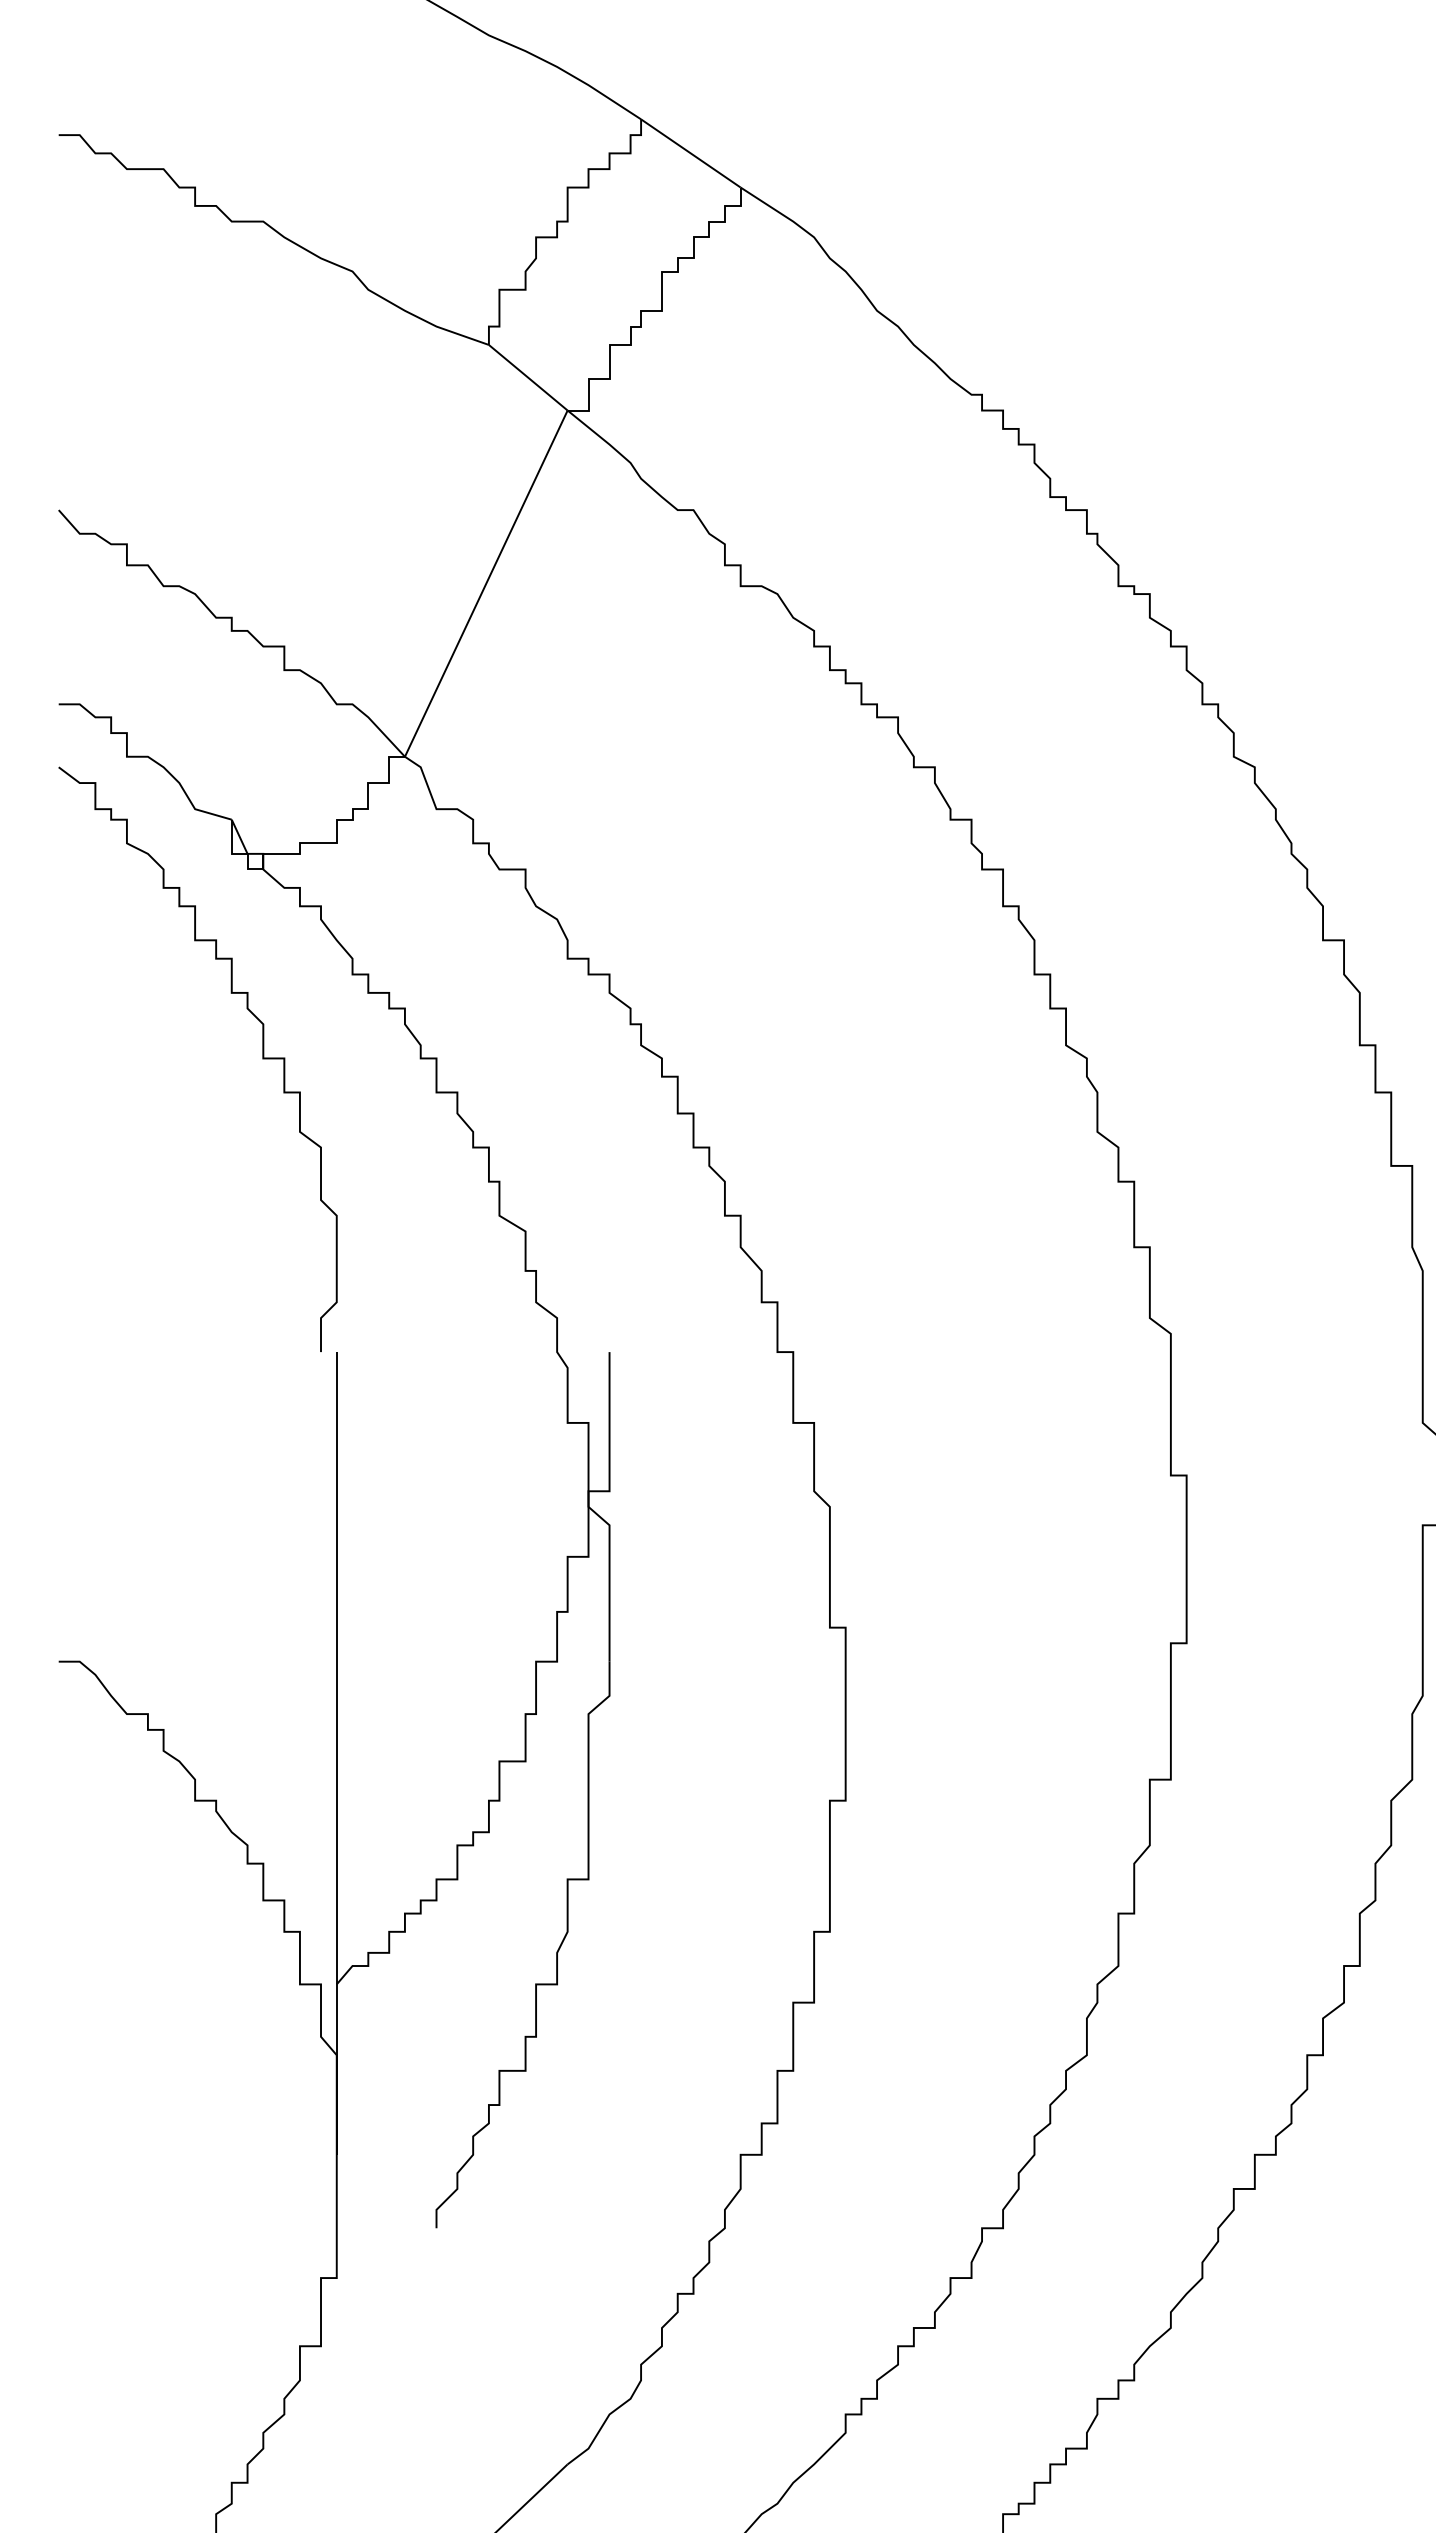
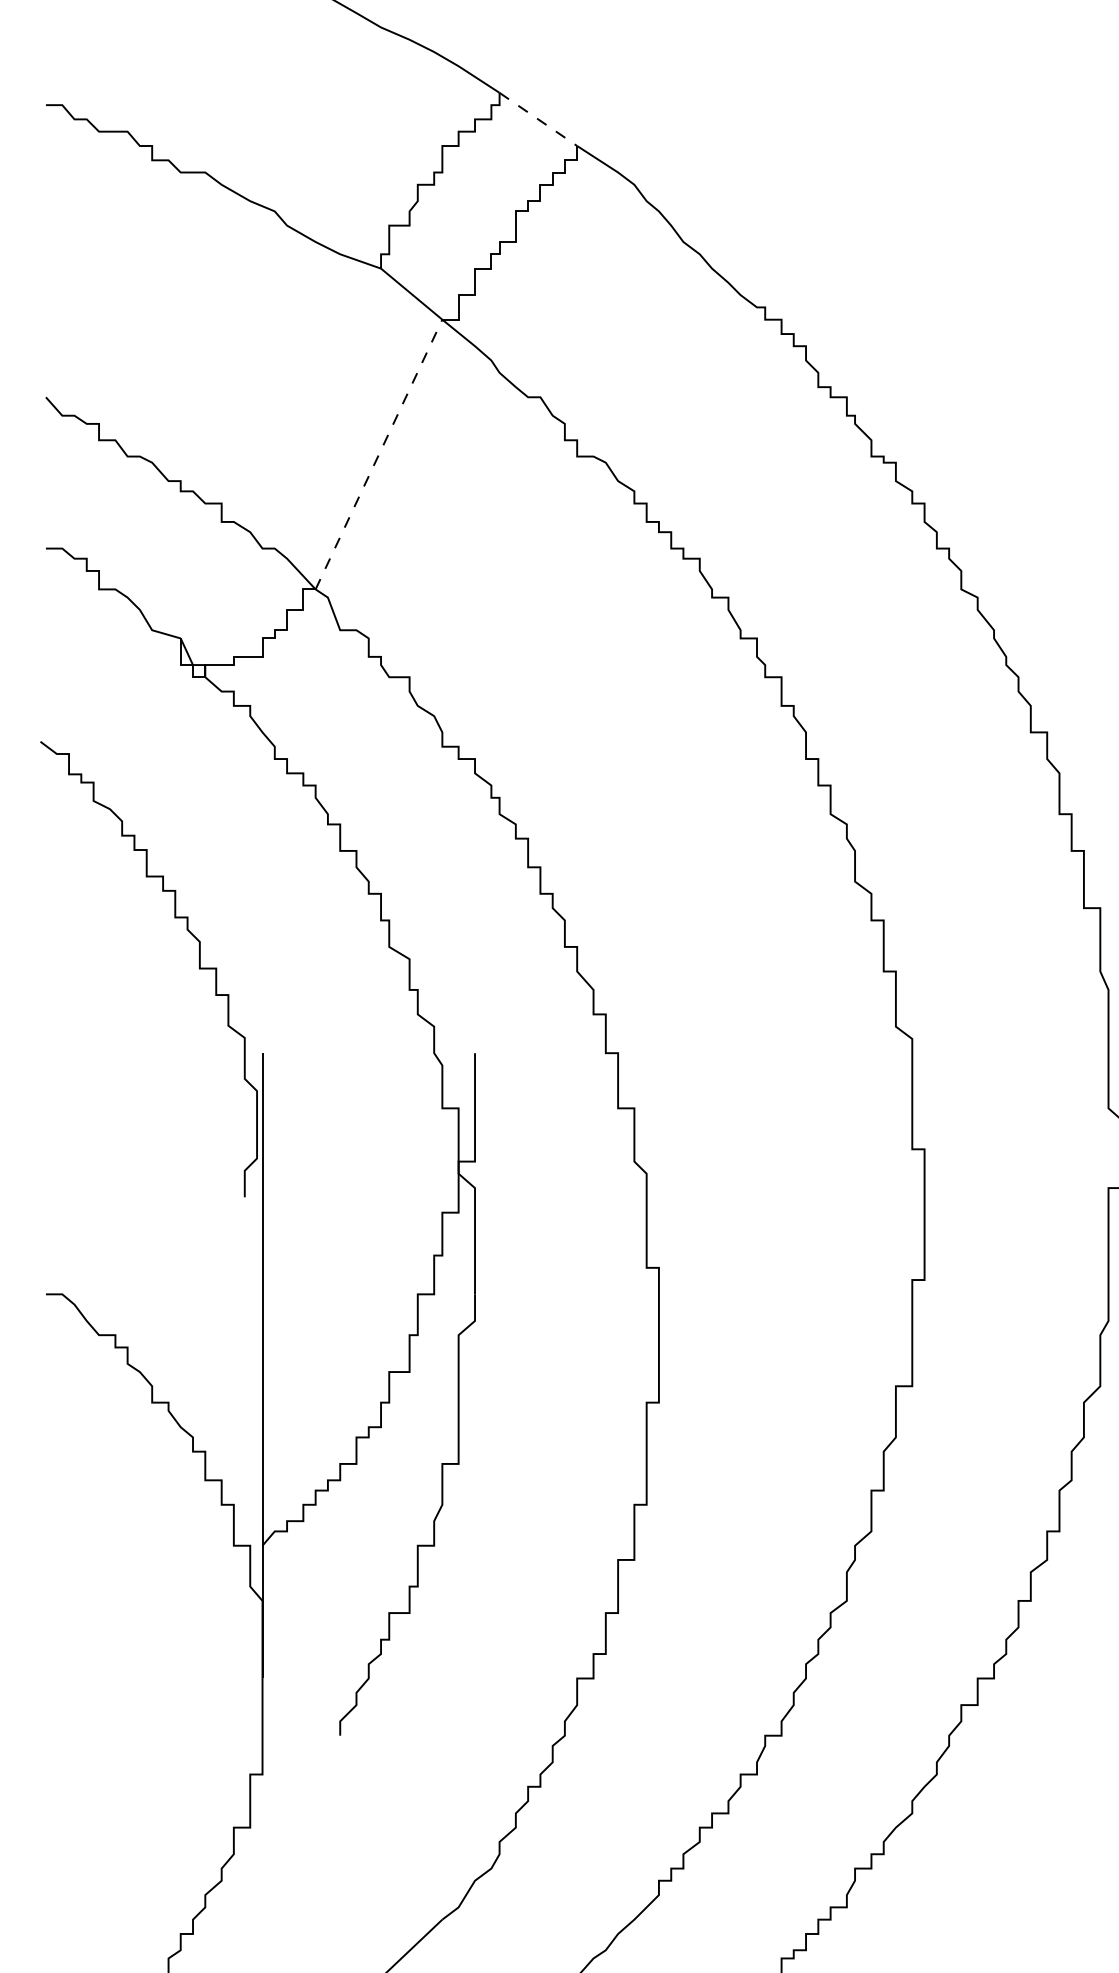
line: (691, 153) -> (538, 119), solid -> dashed
line: (486, 583) -> (379, 454), solid -> dashed
curve: (262, 1058) -> (199, 968), moved

